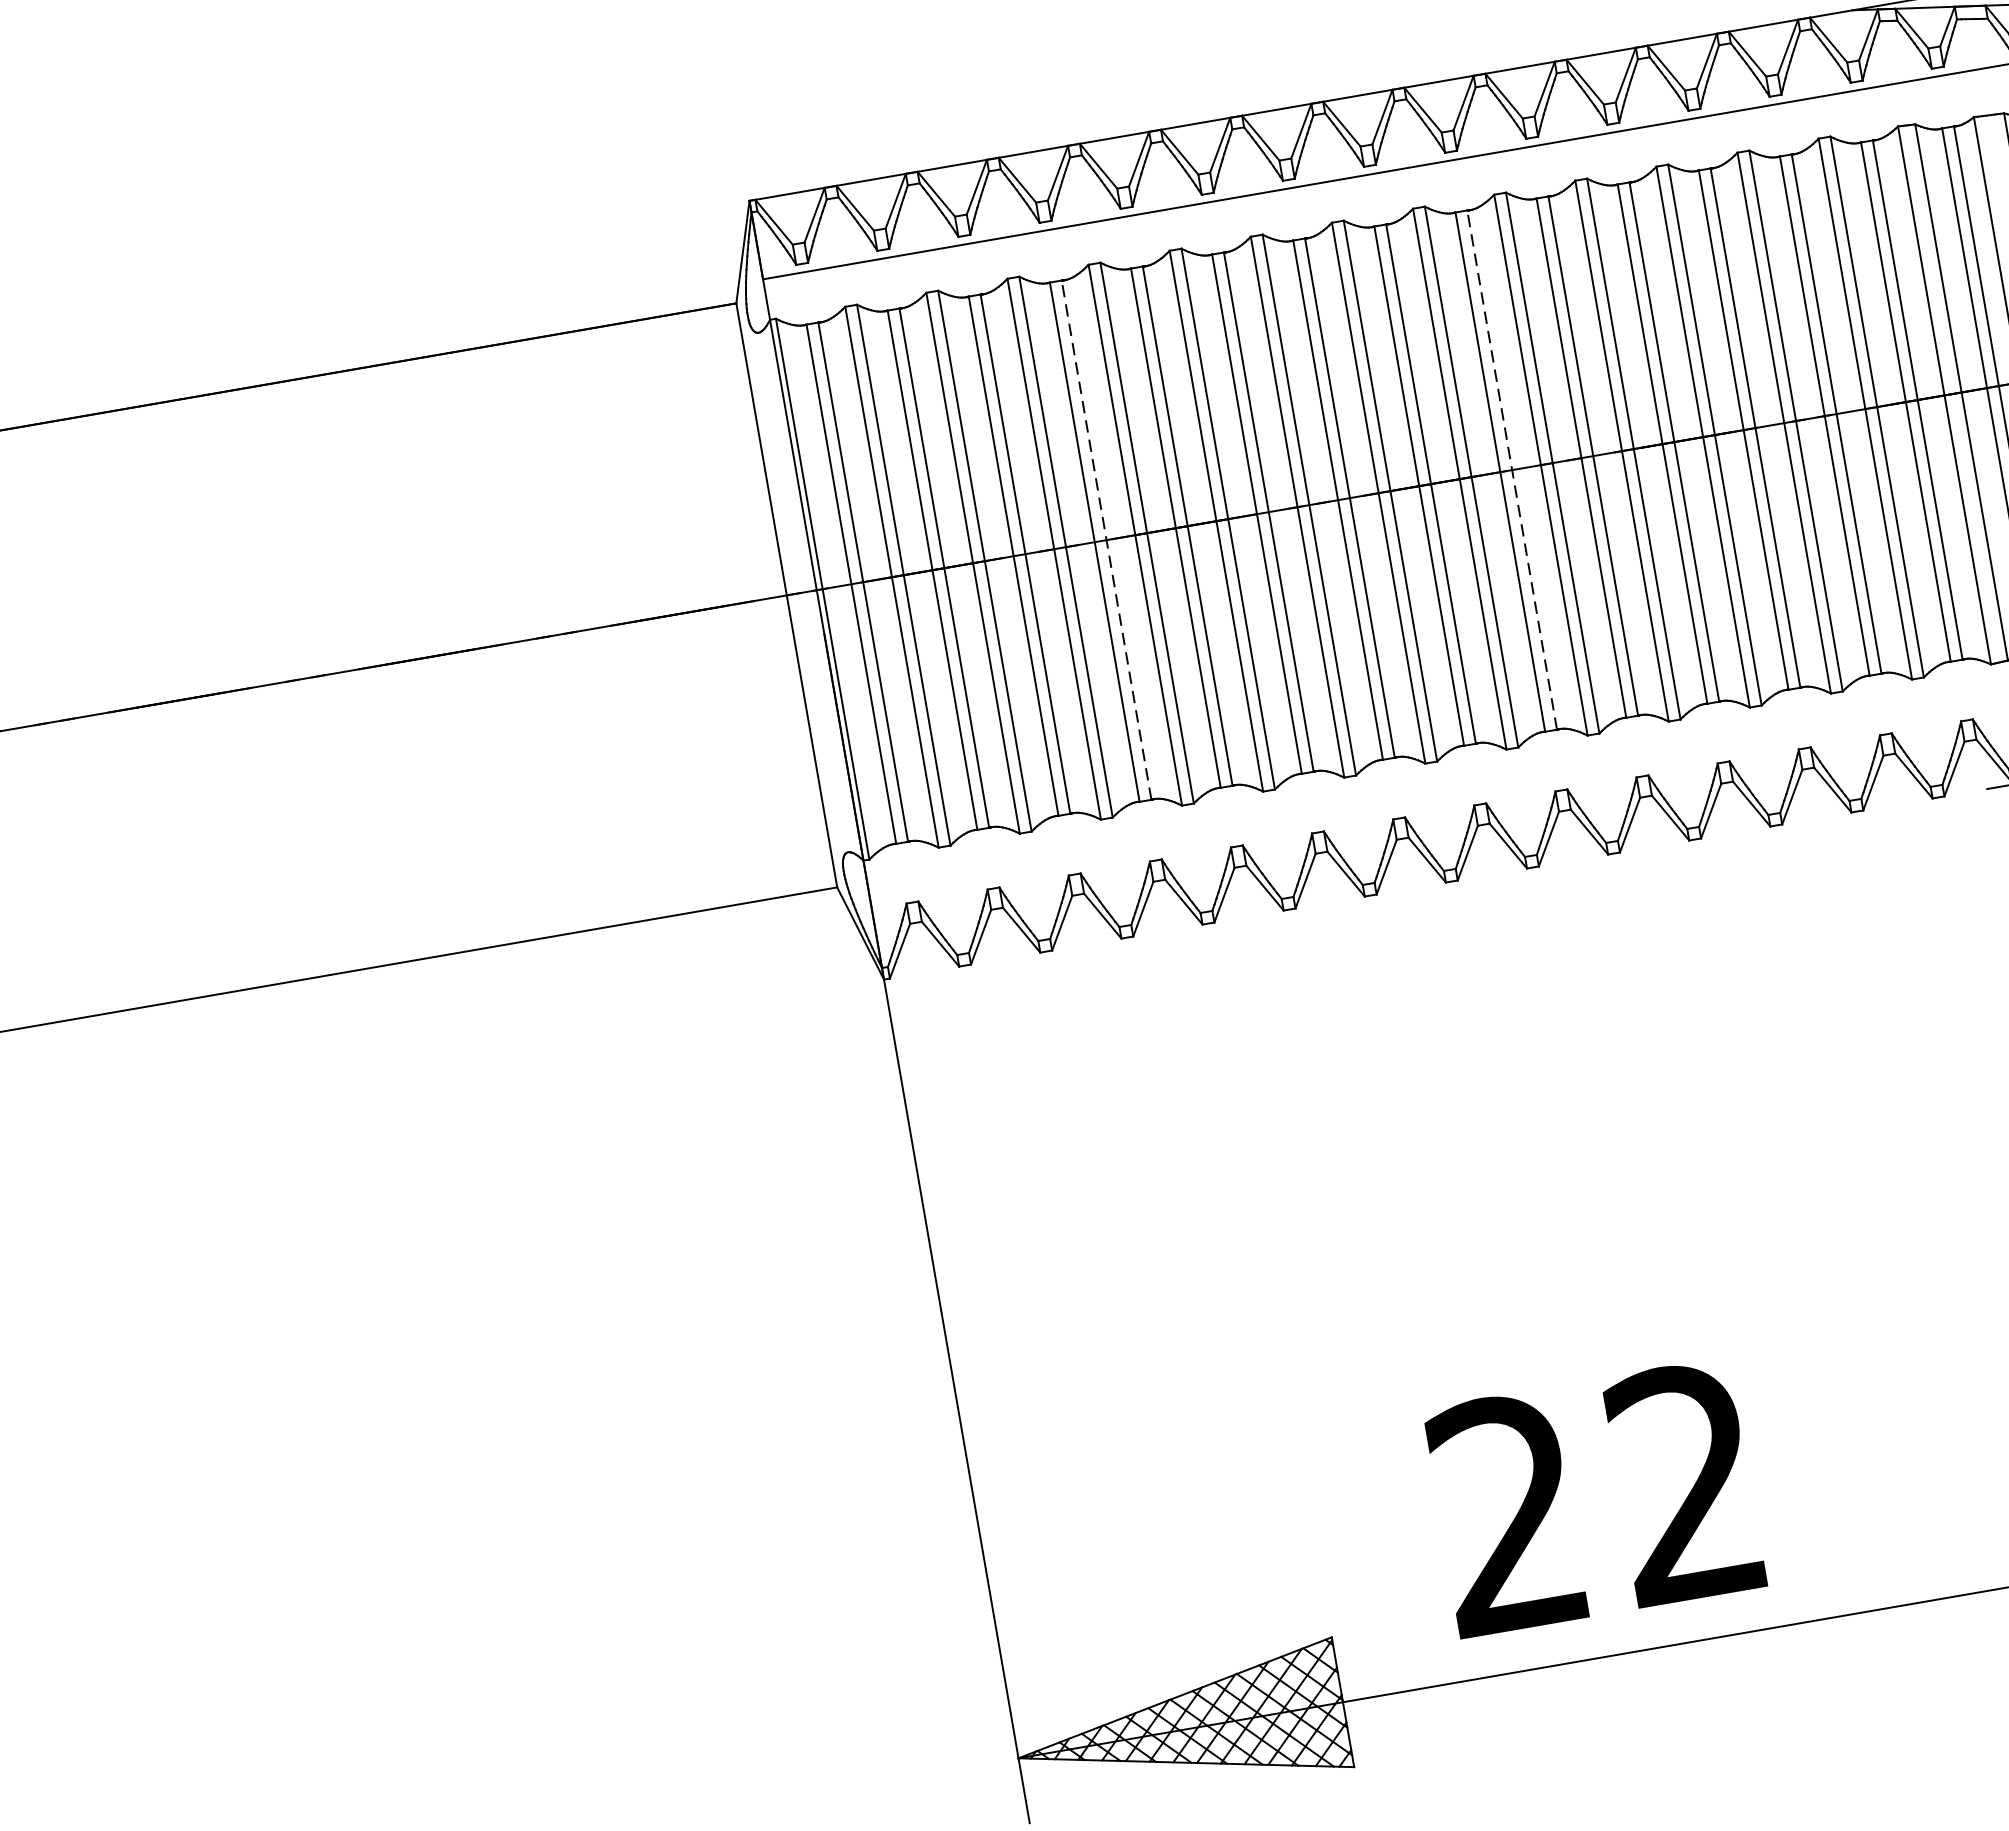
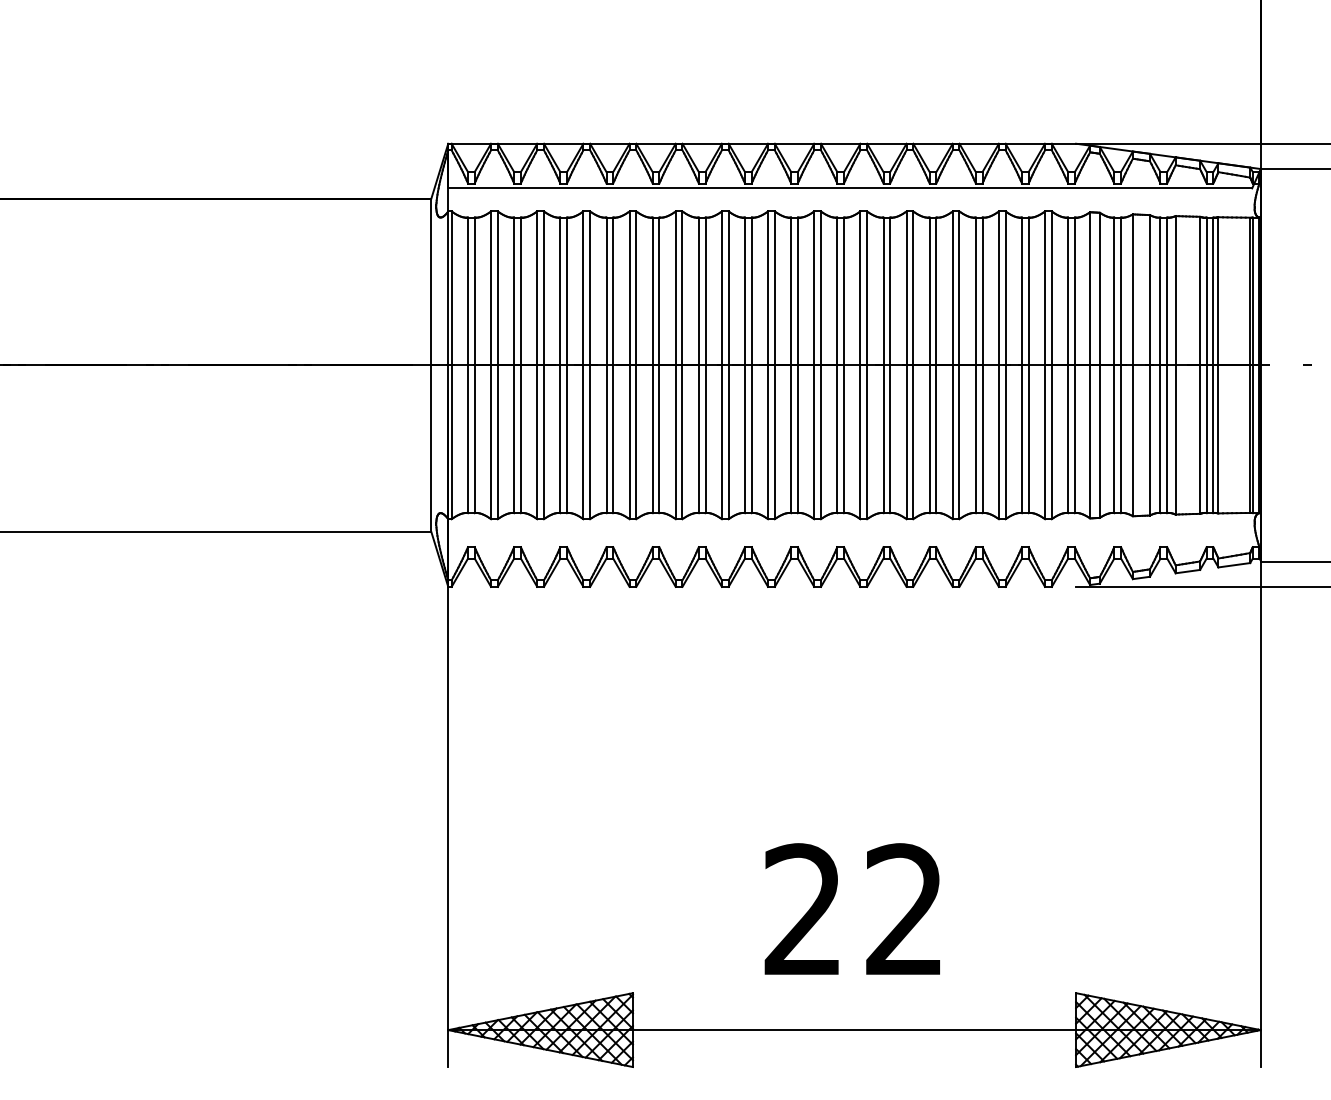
line: (1512, 470) -> (844, 365), dashed -> solid
line: (1107, 540) -> (613, 365), dashed -> solid
text: (1592, 1496) -> (851, 908), moved

